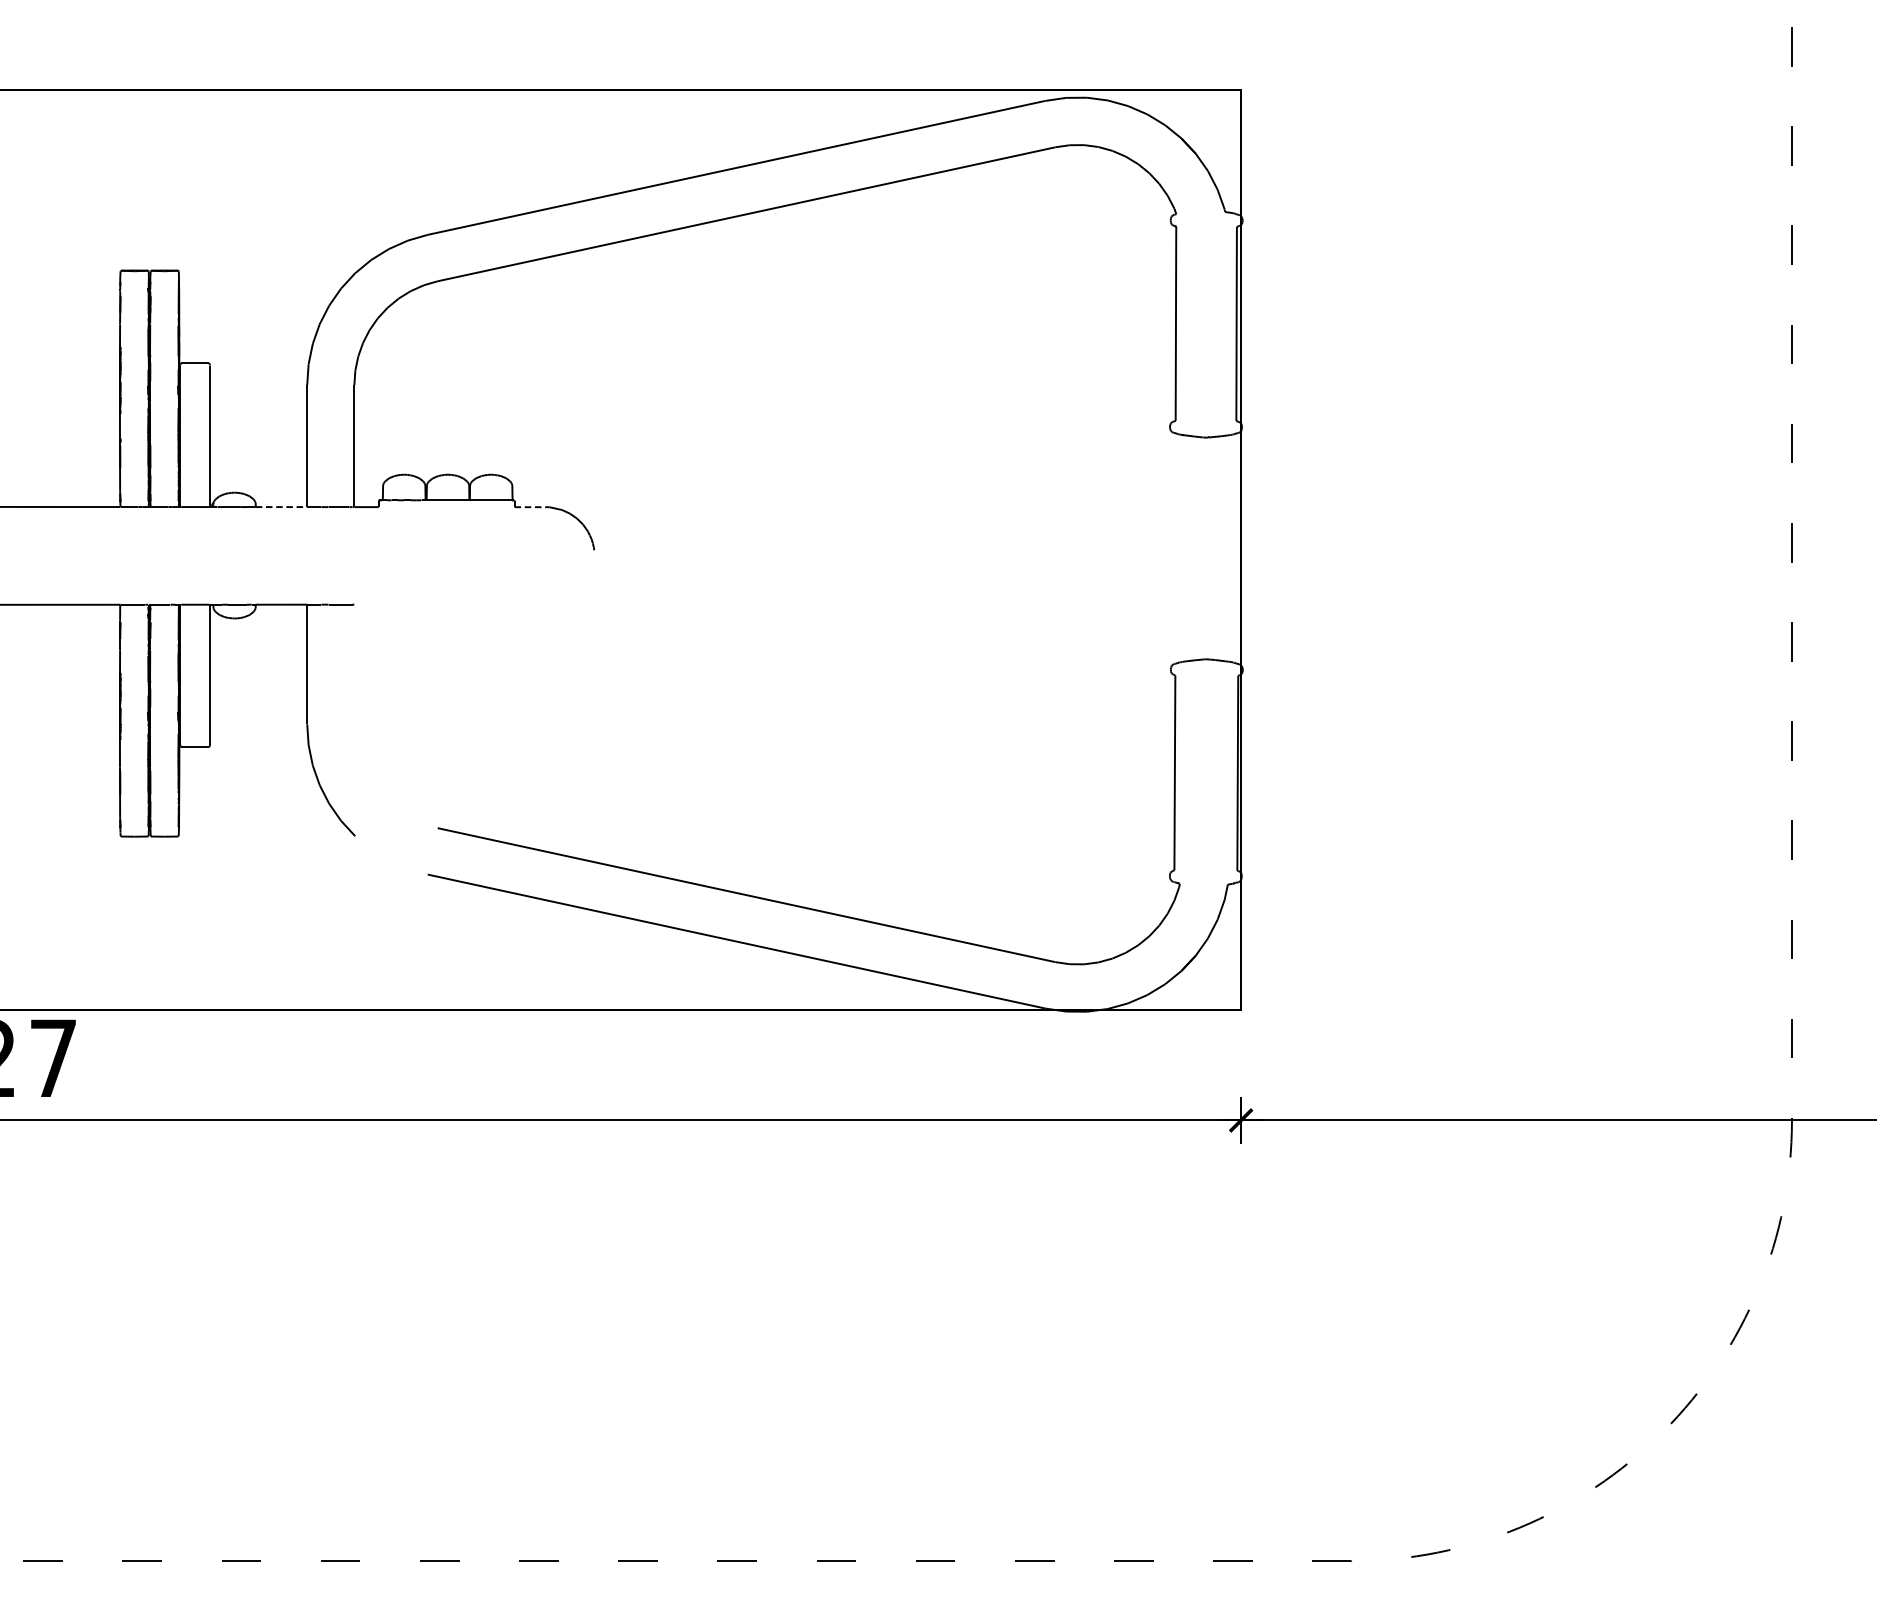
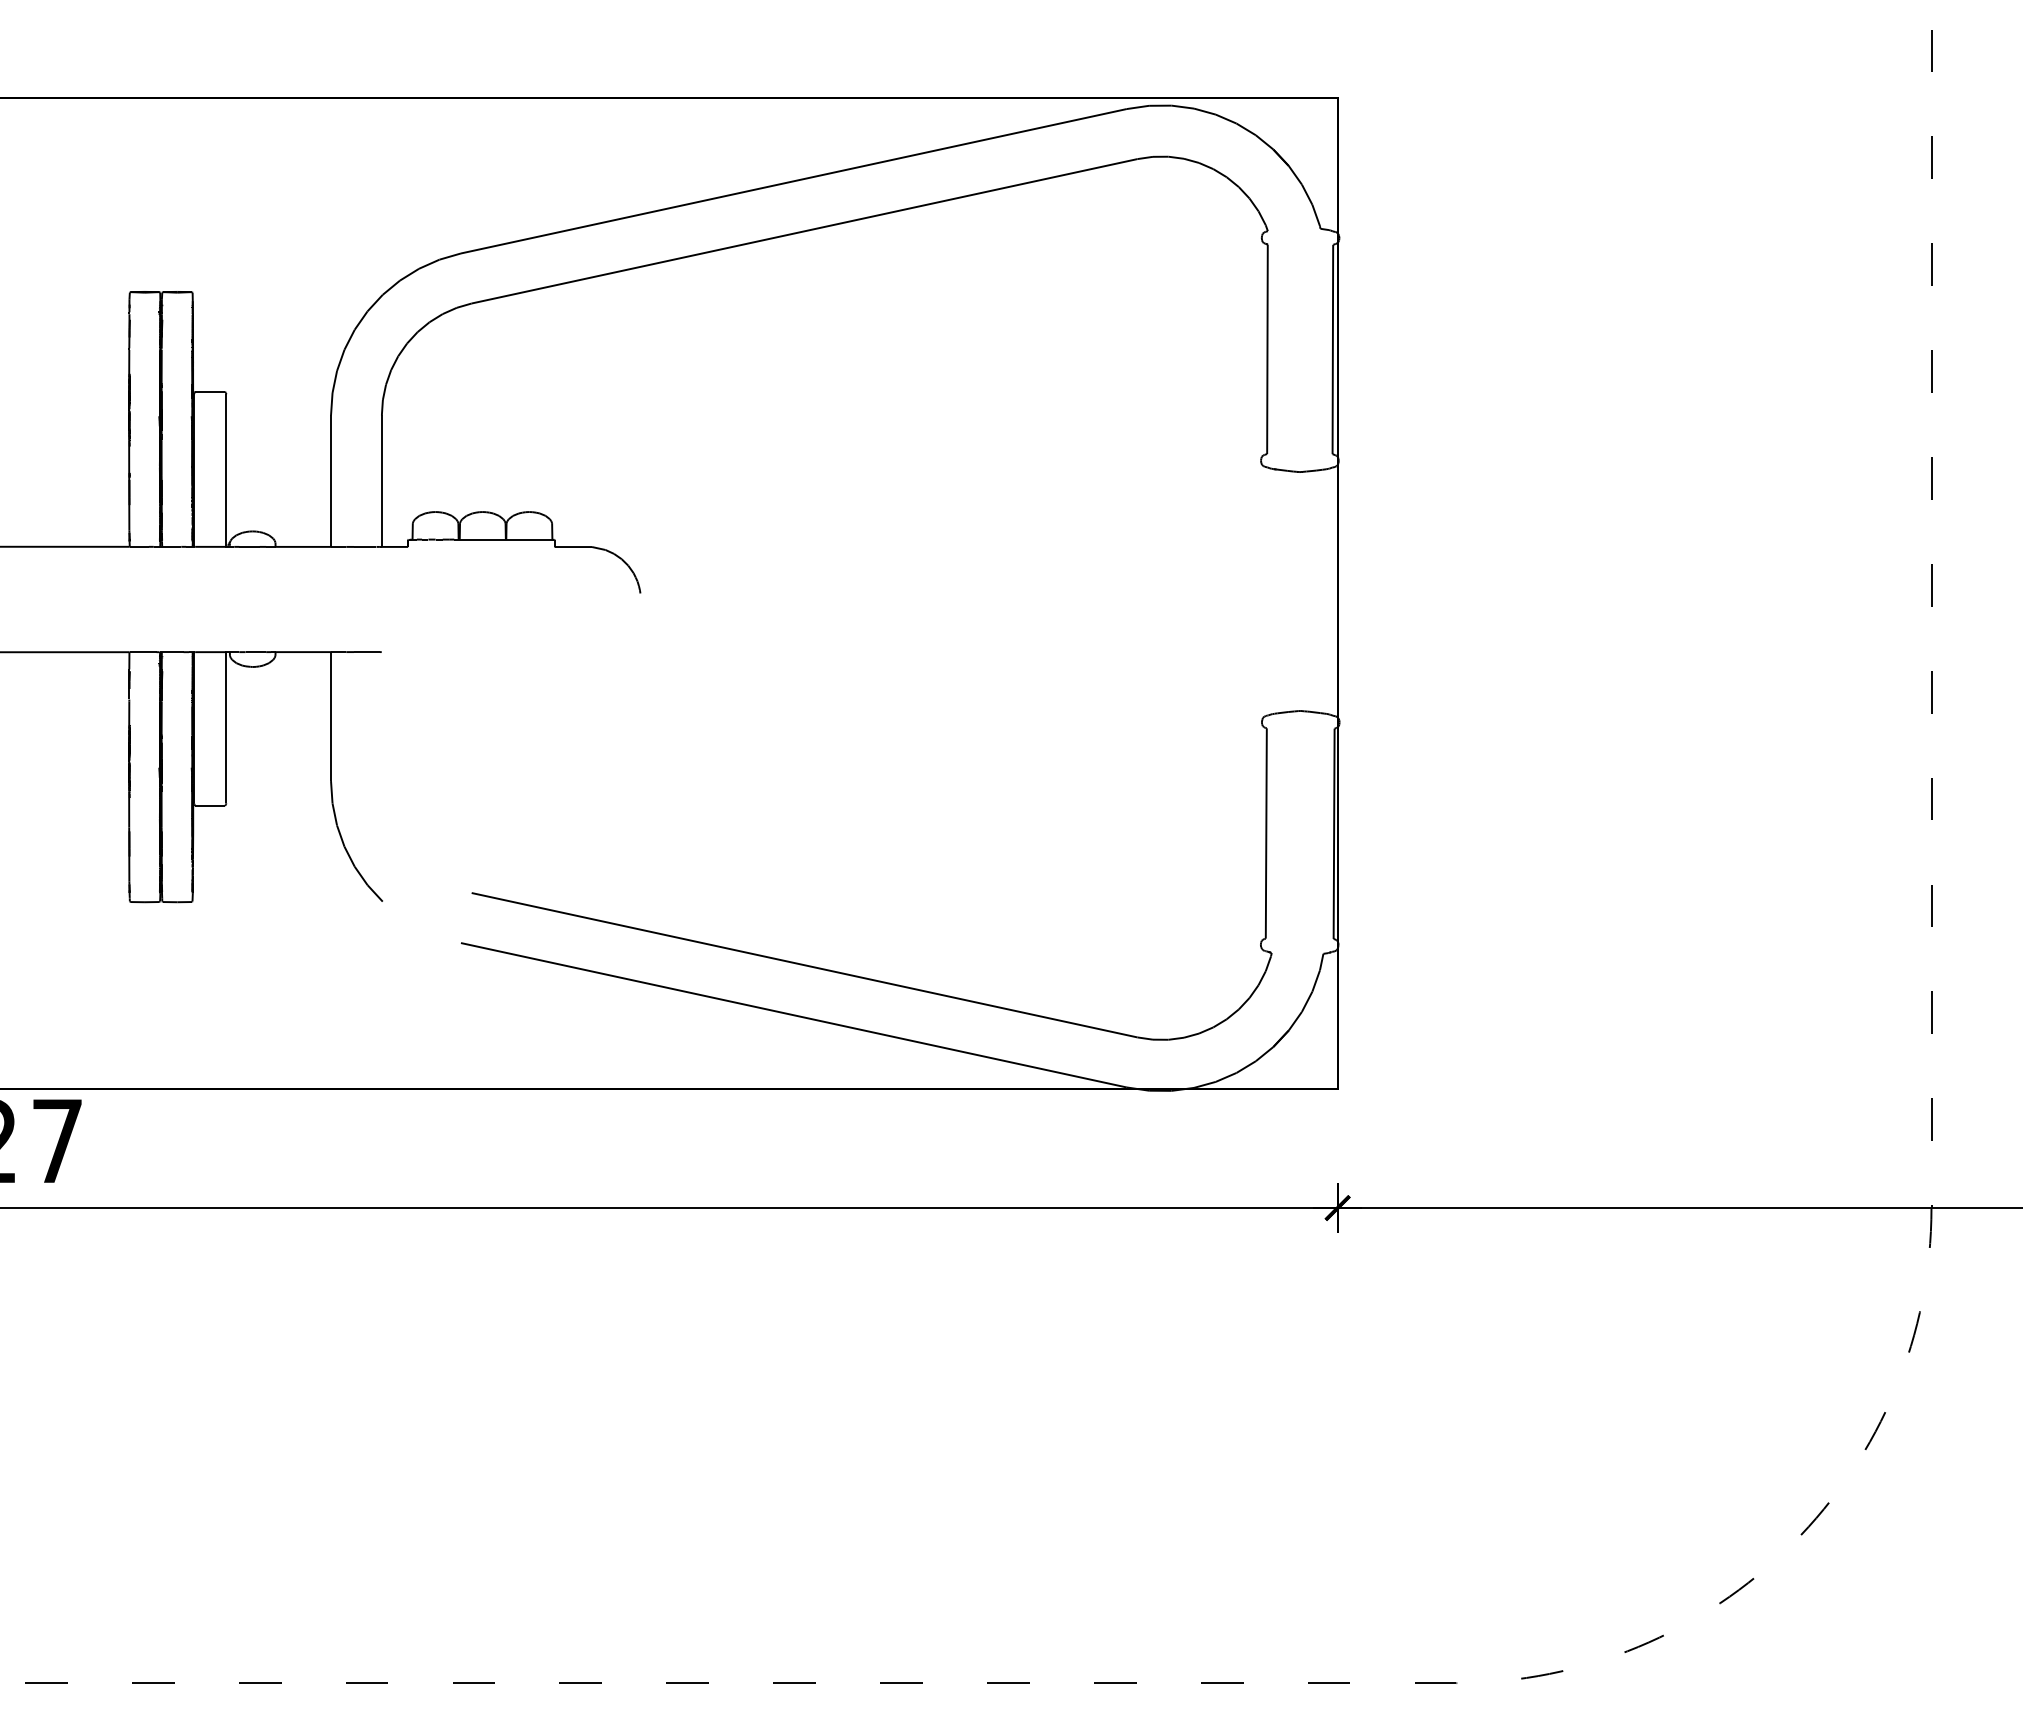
line: (281, 506) -> (303, 546), dashed -> solid
line: (532, 507) -> (573, 547), dashed -> solid

